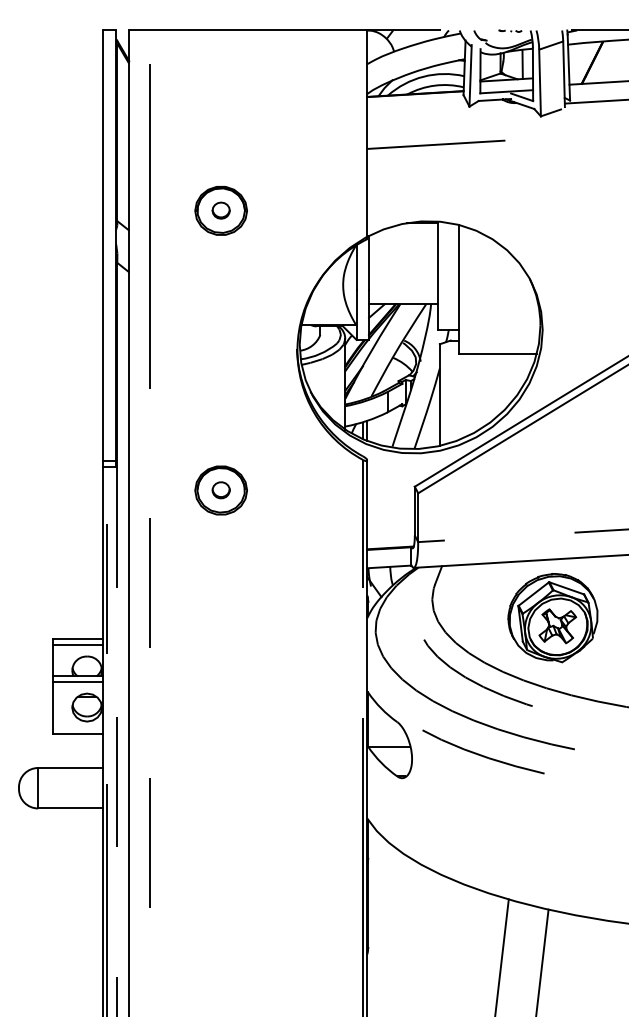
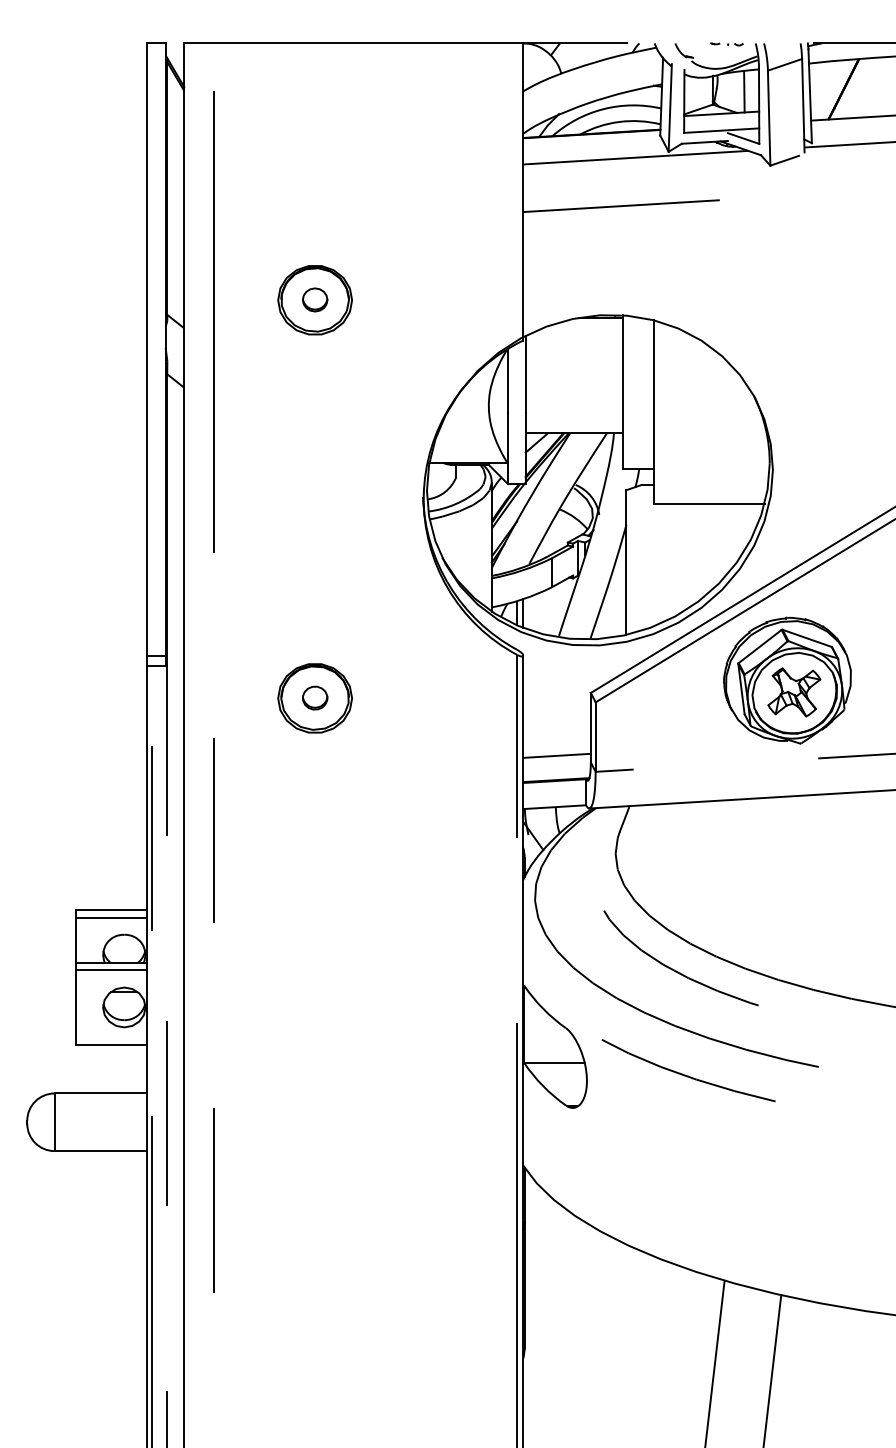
line: (446, 110) -> (635, 157), added
line: (390, 530) -> (556, 755), added
part: (552, 618) -> (786, 681), moved

